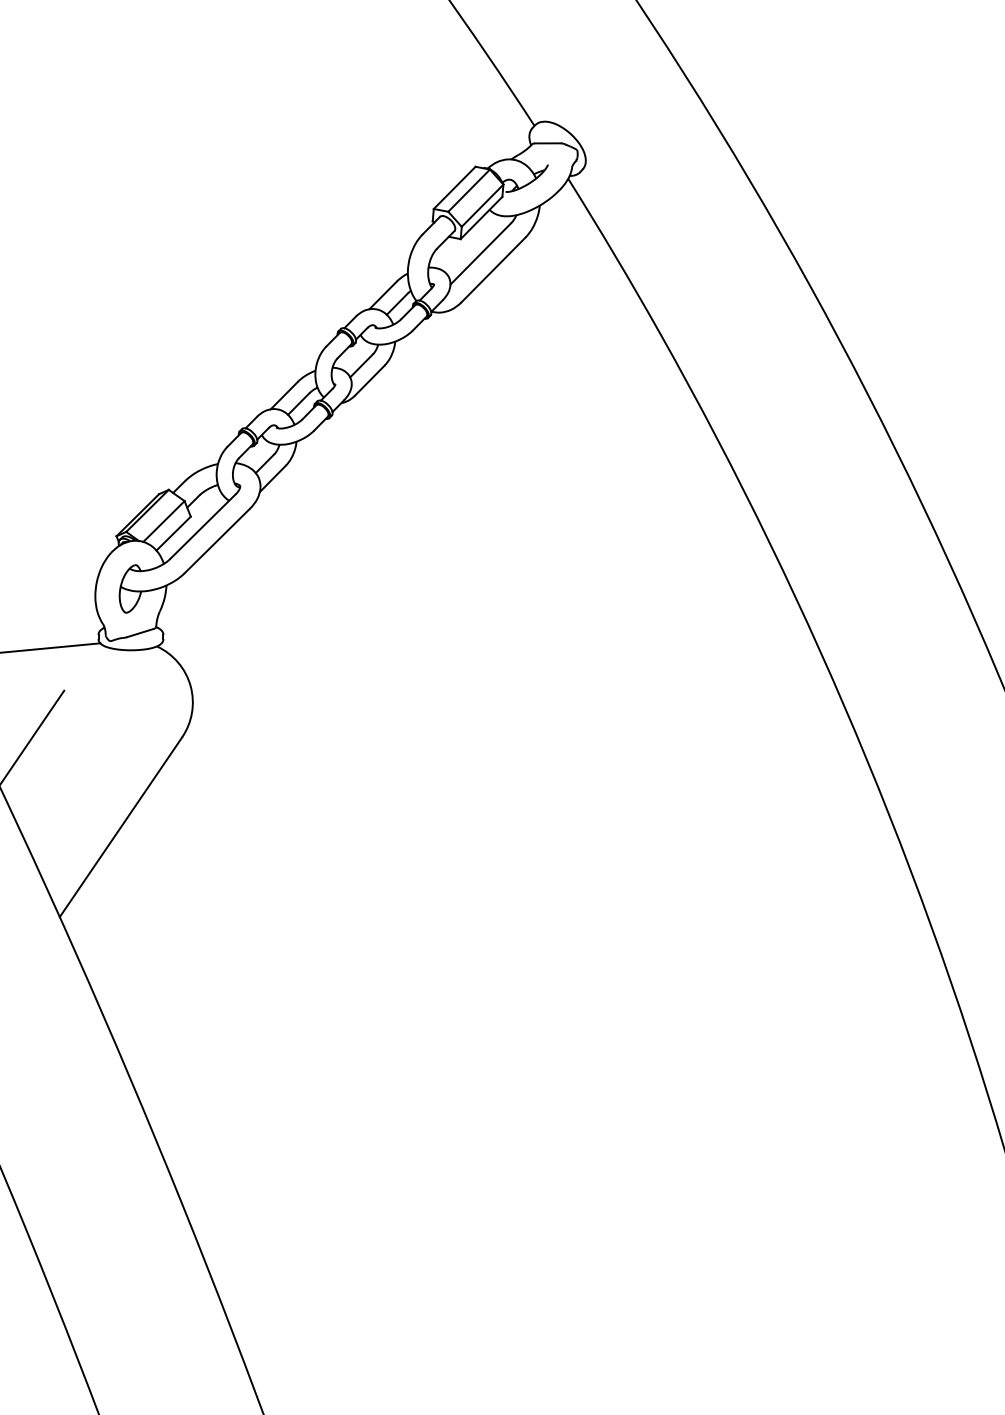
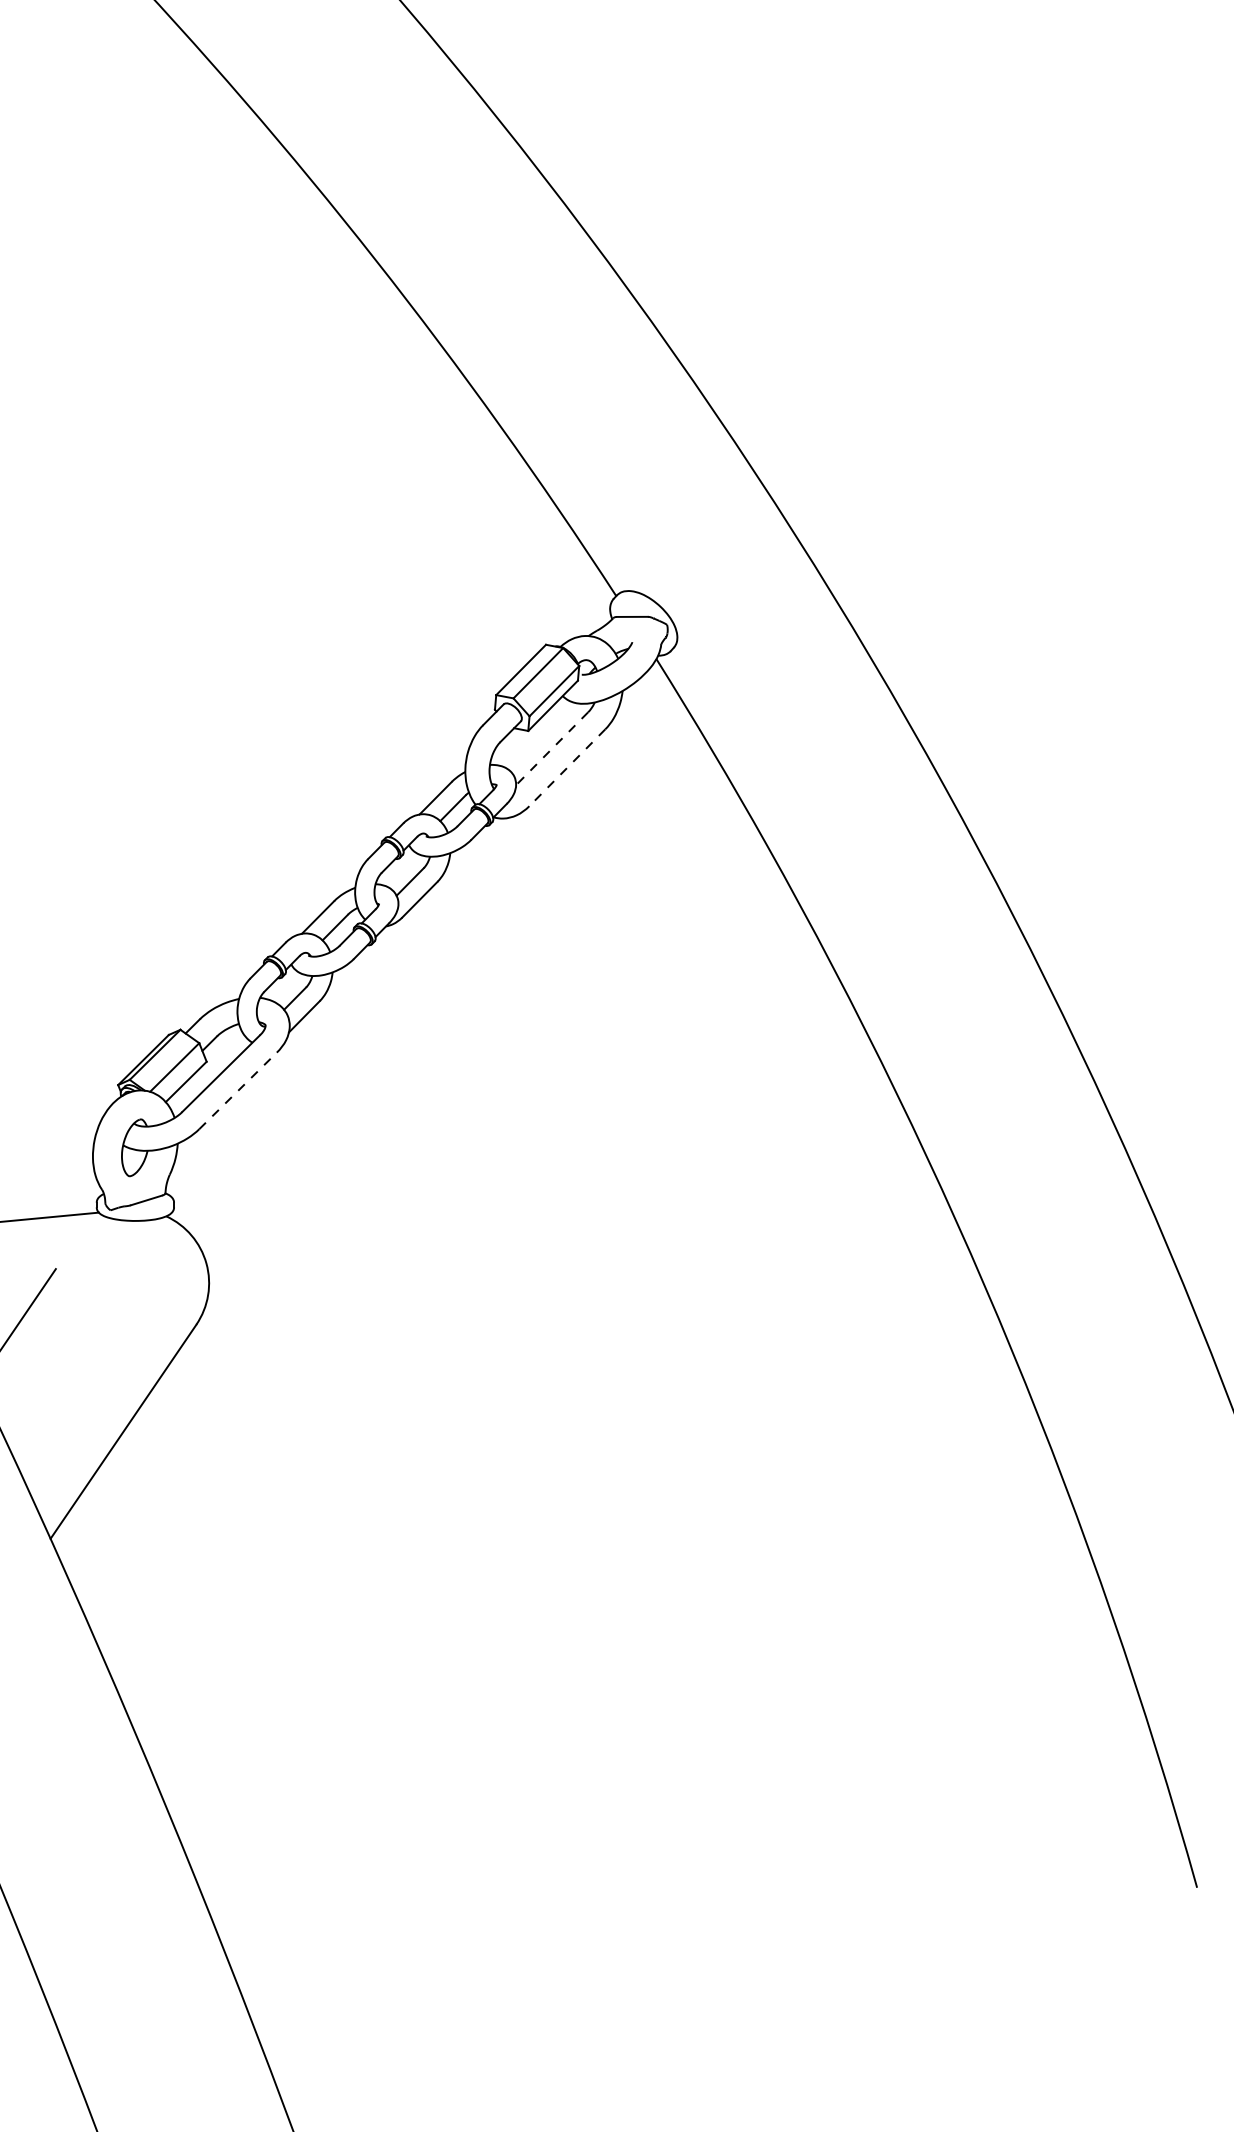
line: (480, 254) -> (551, 749), solid -> dashed
line: (493, 269) -> (567, 767), solid -> dashed
line: (217, 540) -> (238, 1090), solid -> dashed

